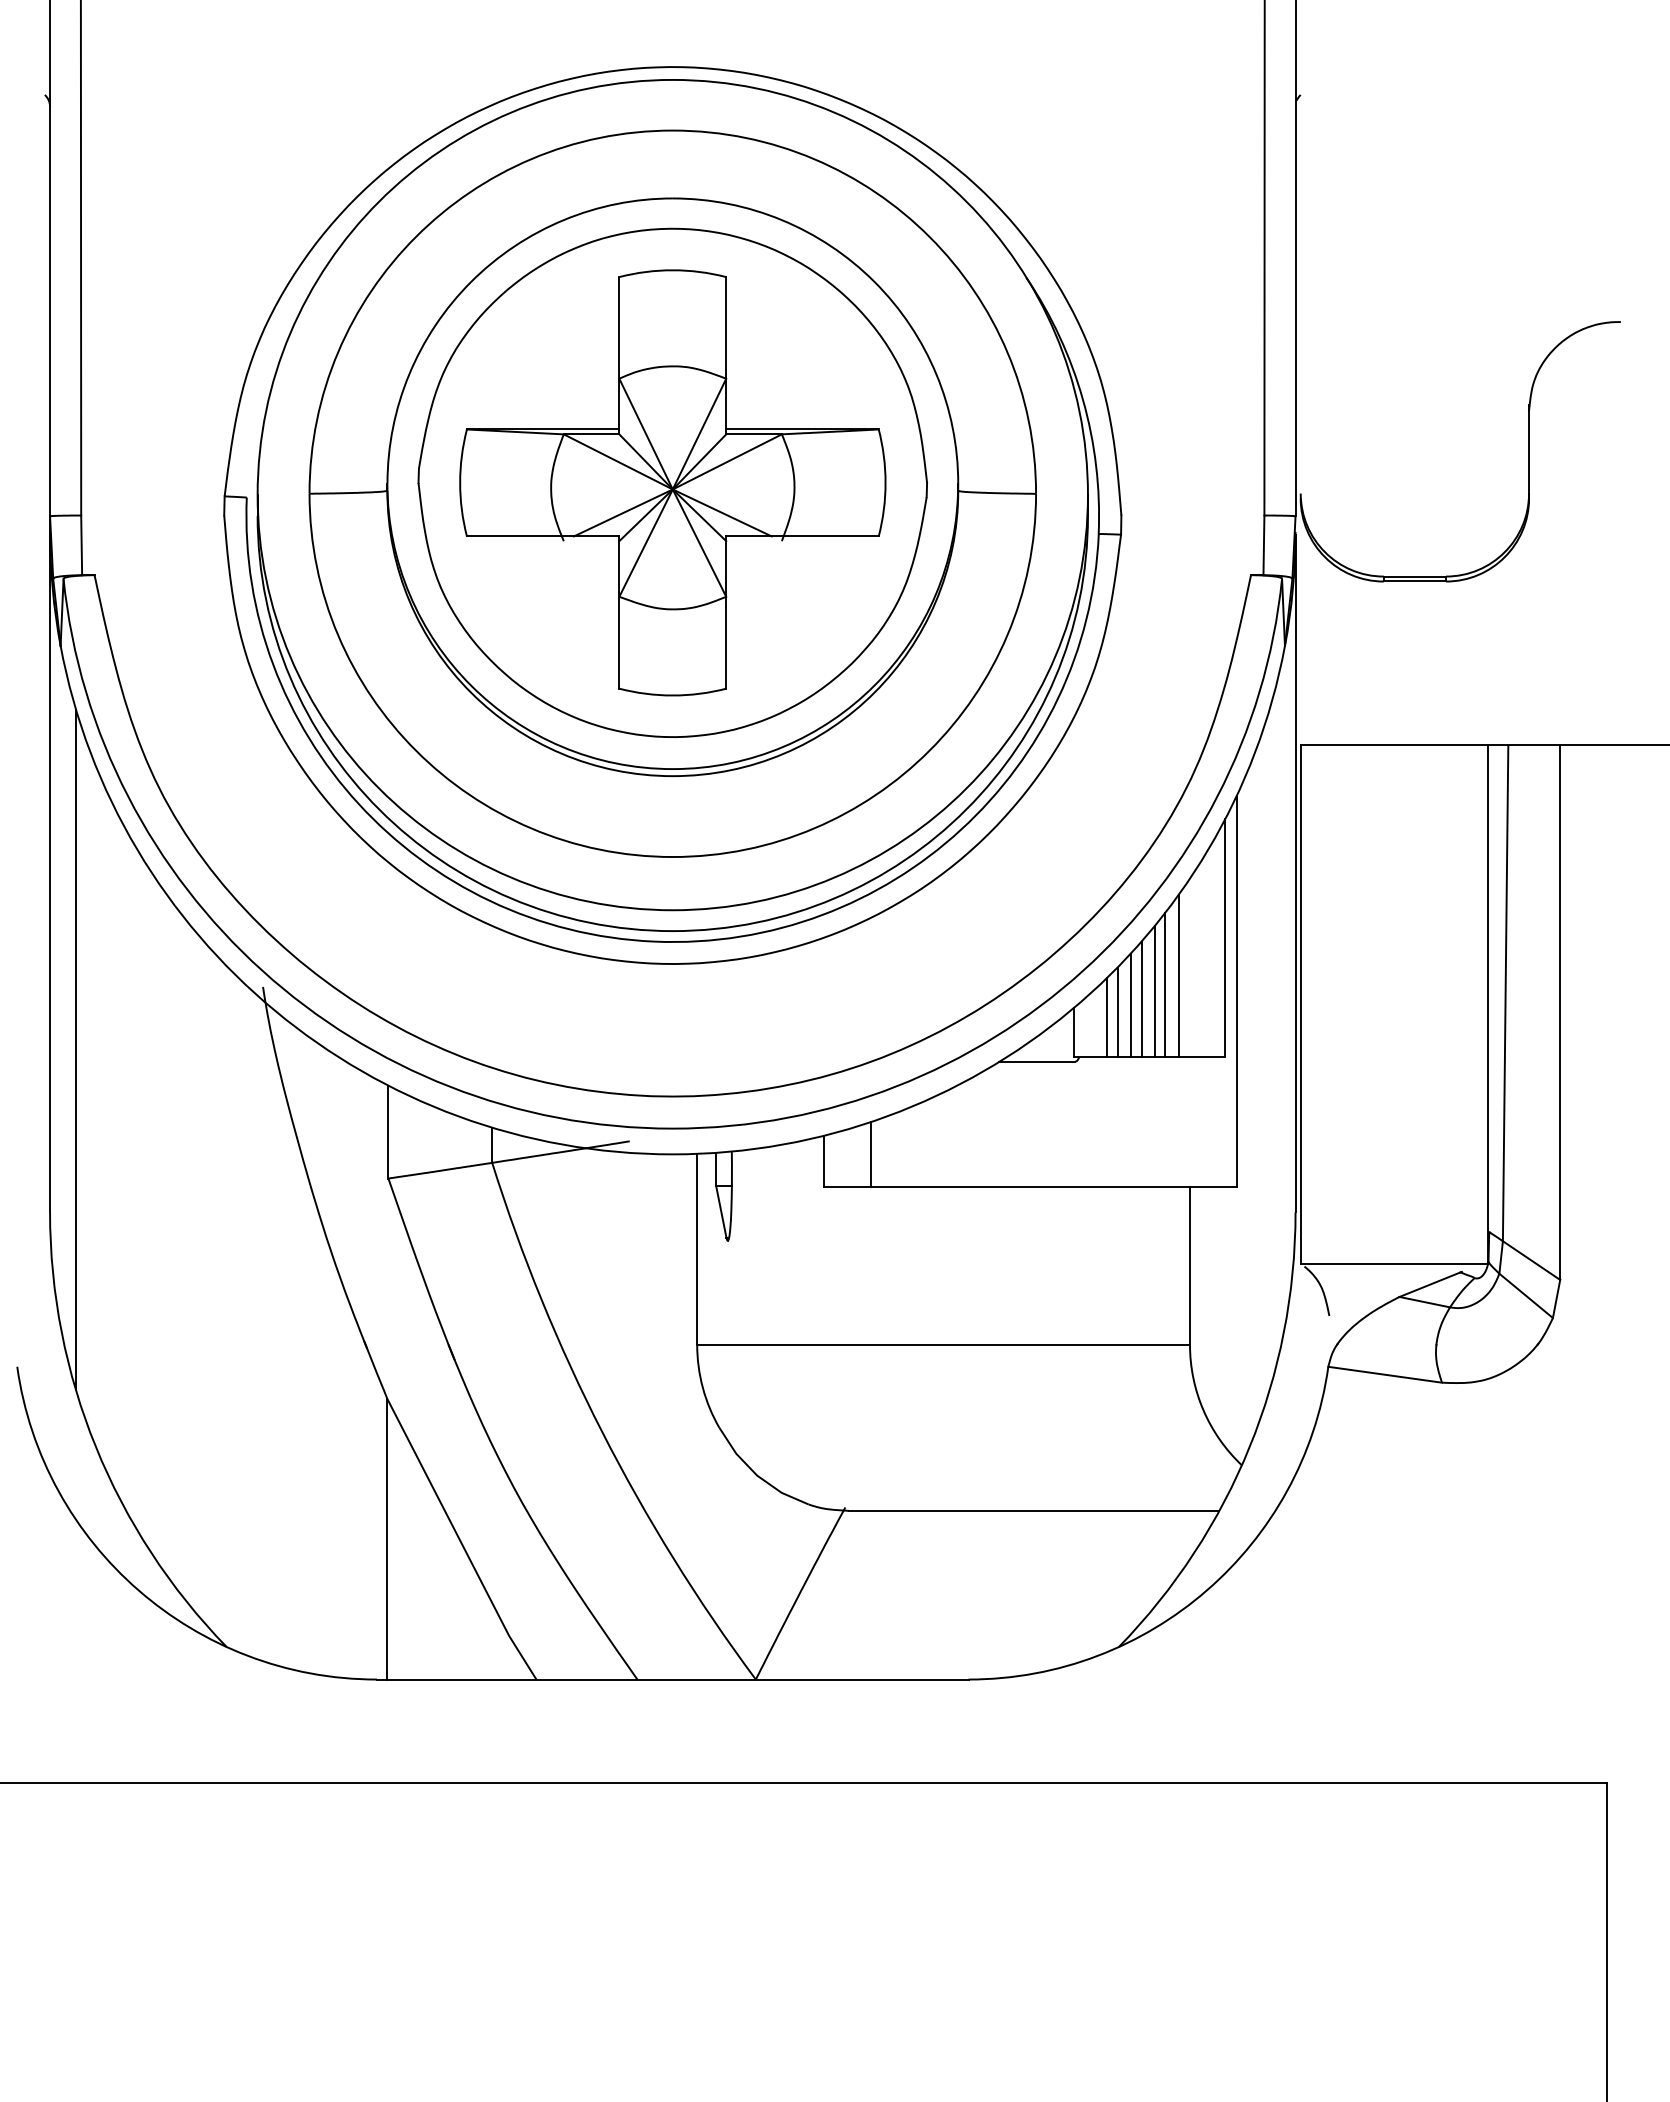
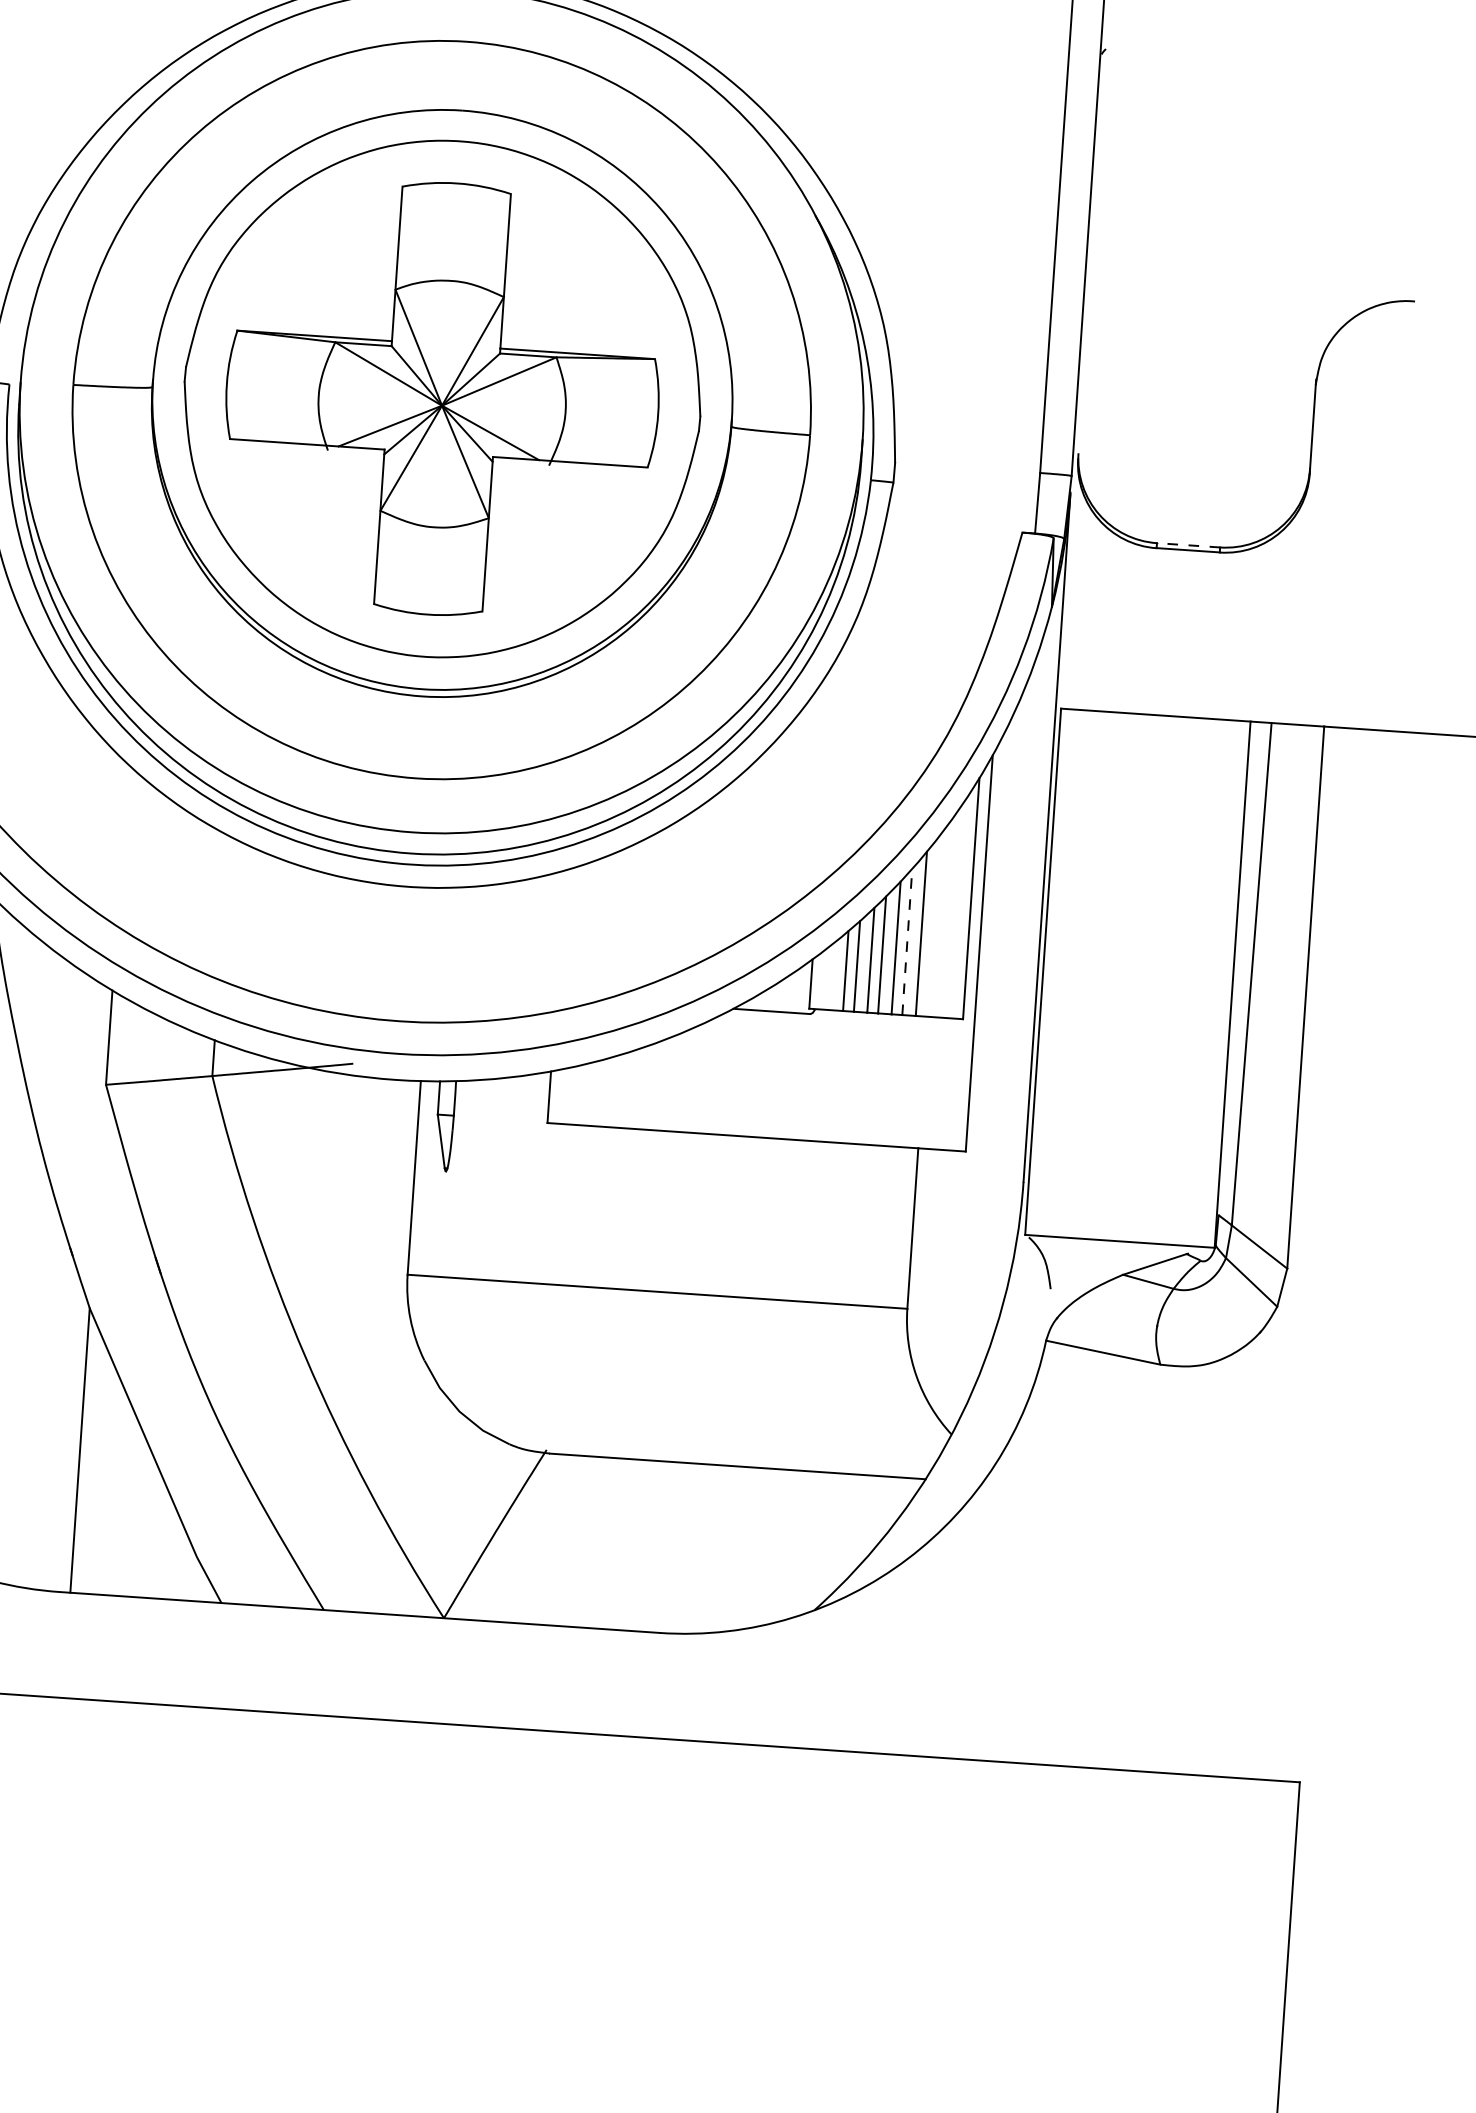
line: (1414, 576) -> (1188, 545), solid -> dashed
line: (1165, 984) -> (907, 941), solid -> dashed
line: (870, 1153) -> (596, 1092), removed

